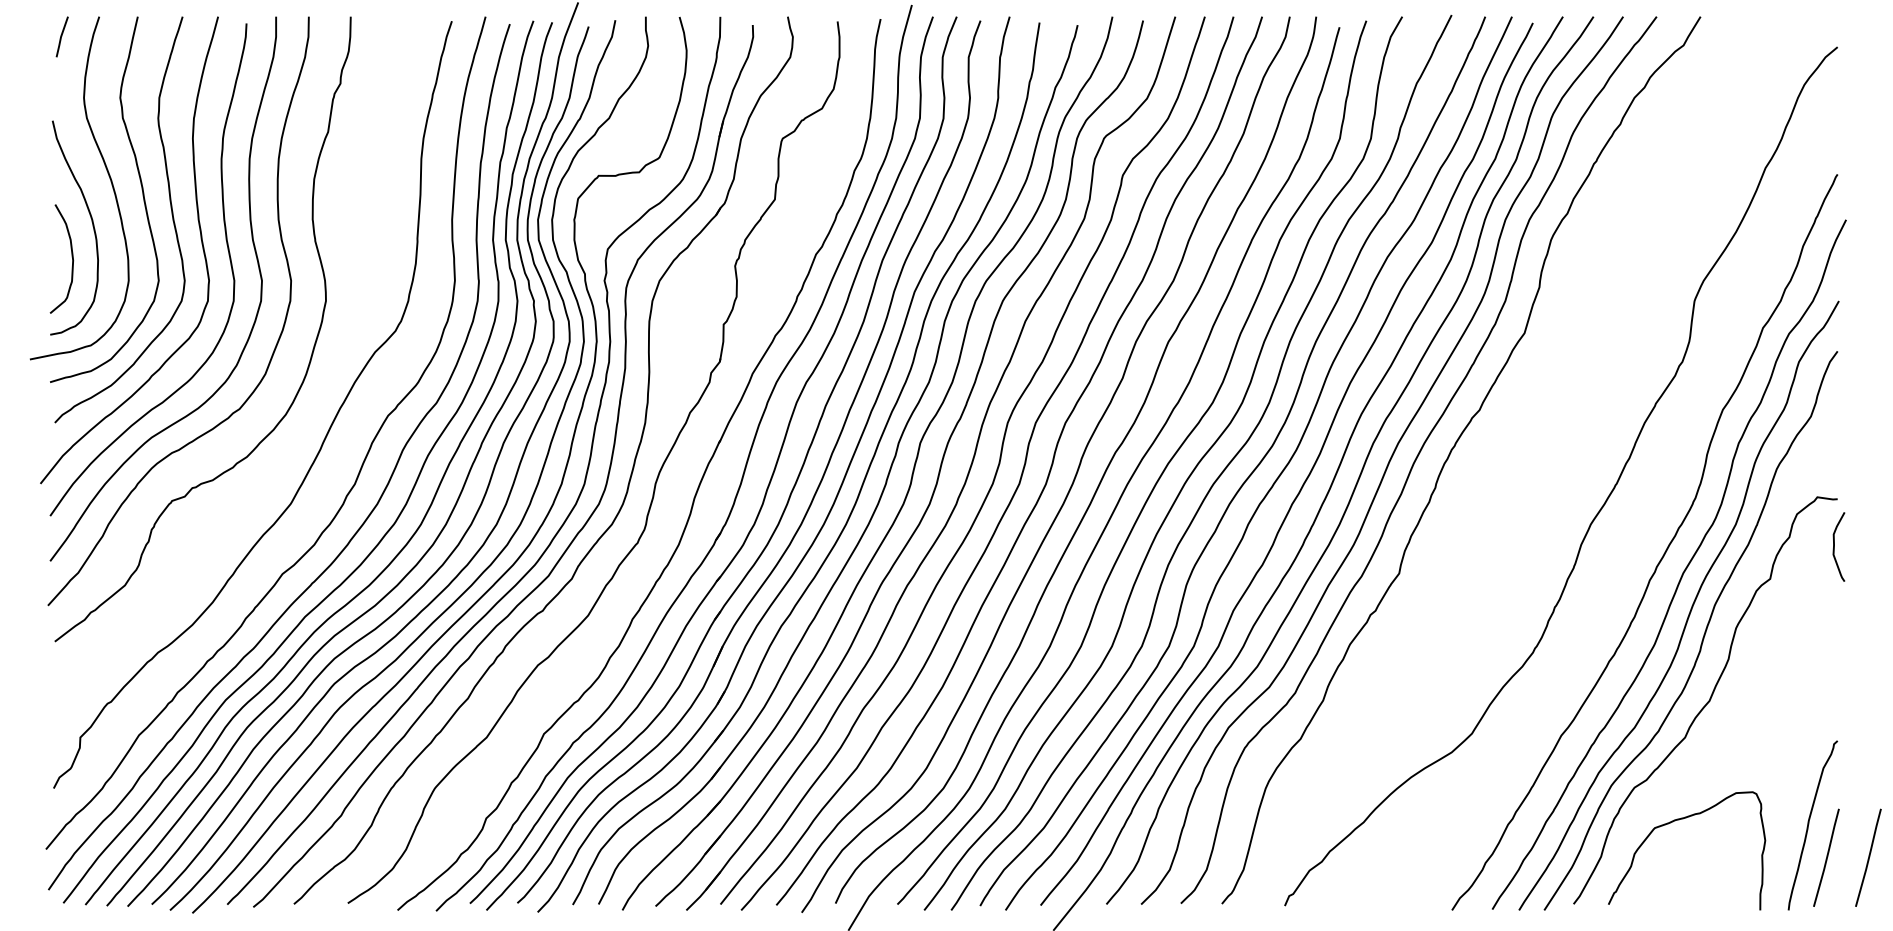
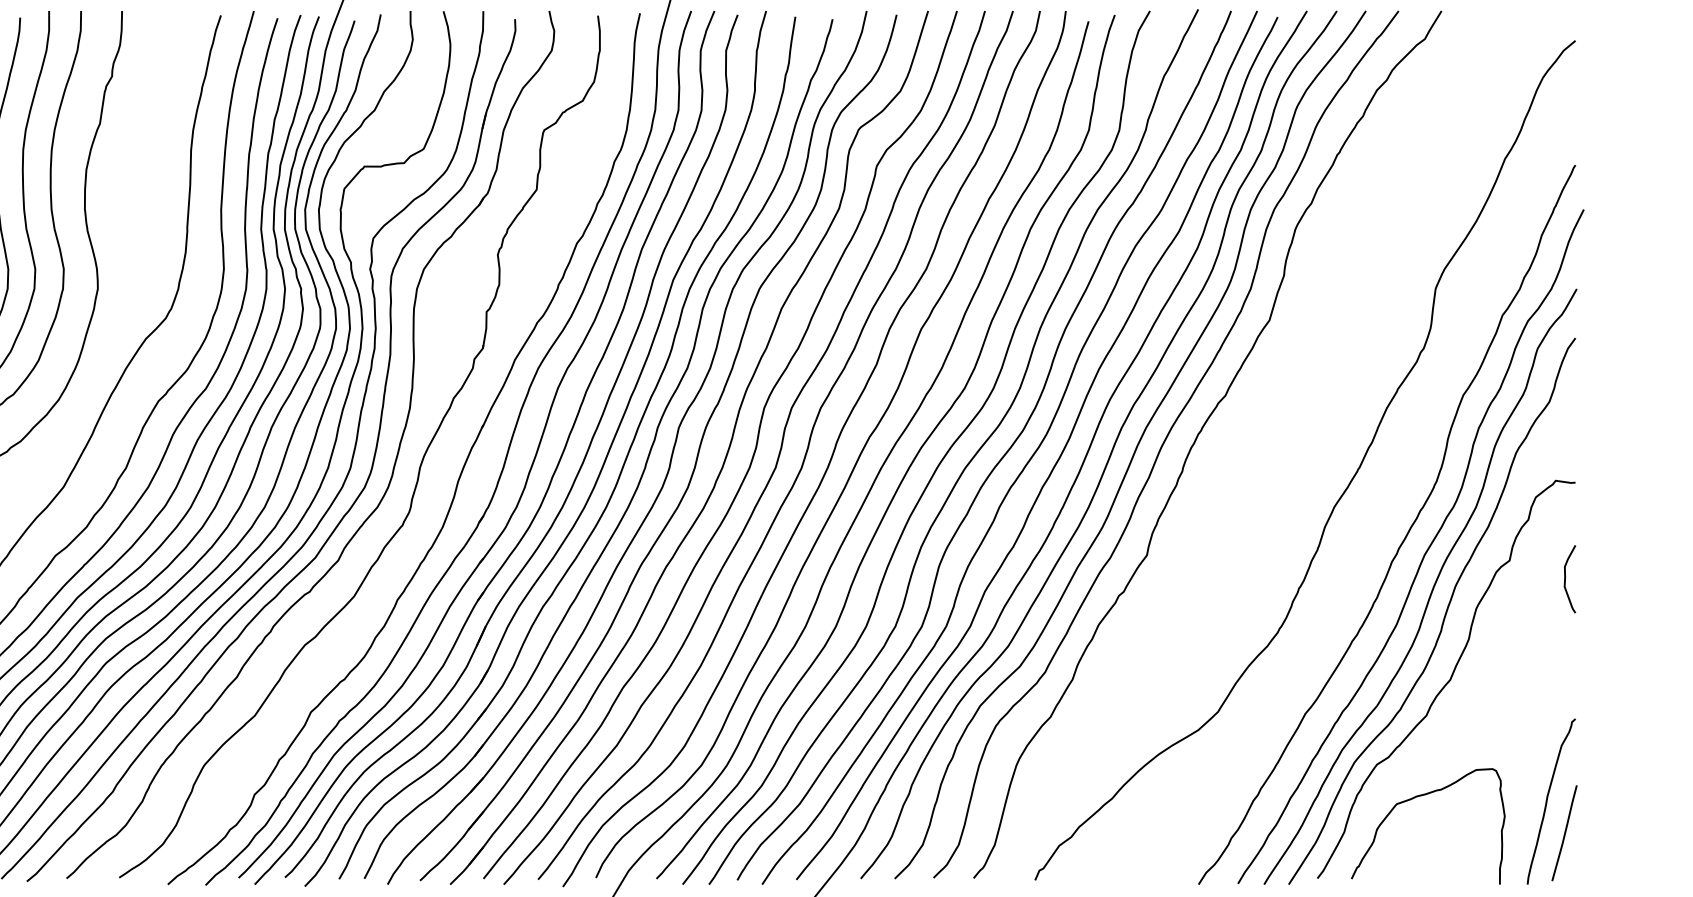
curve: (1834, 546) -> (1565, 578), moved
line: (1868, 857) -> (1605, 832), removed

